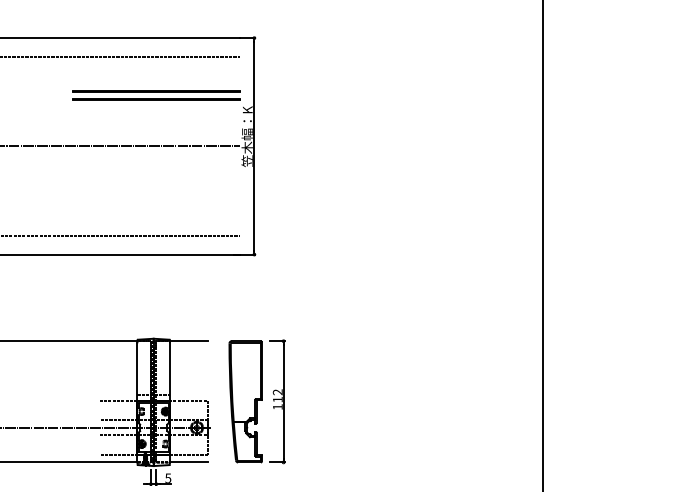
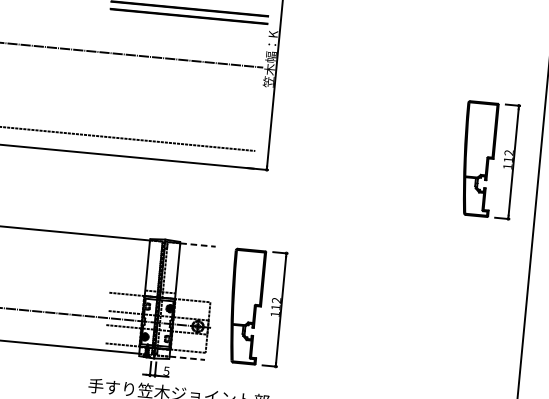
part: (488, 221) -> (488, 159), added
line: (188, 341) -> (197, 245), solid -> dashed
line: (188, 462) -> (186, 358), solid -> dashed

